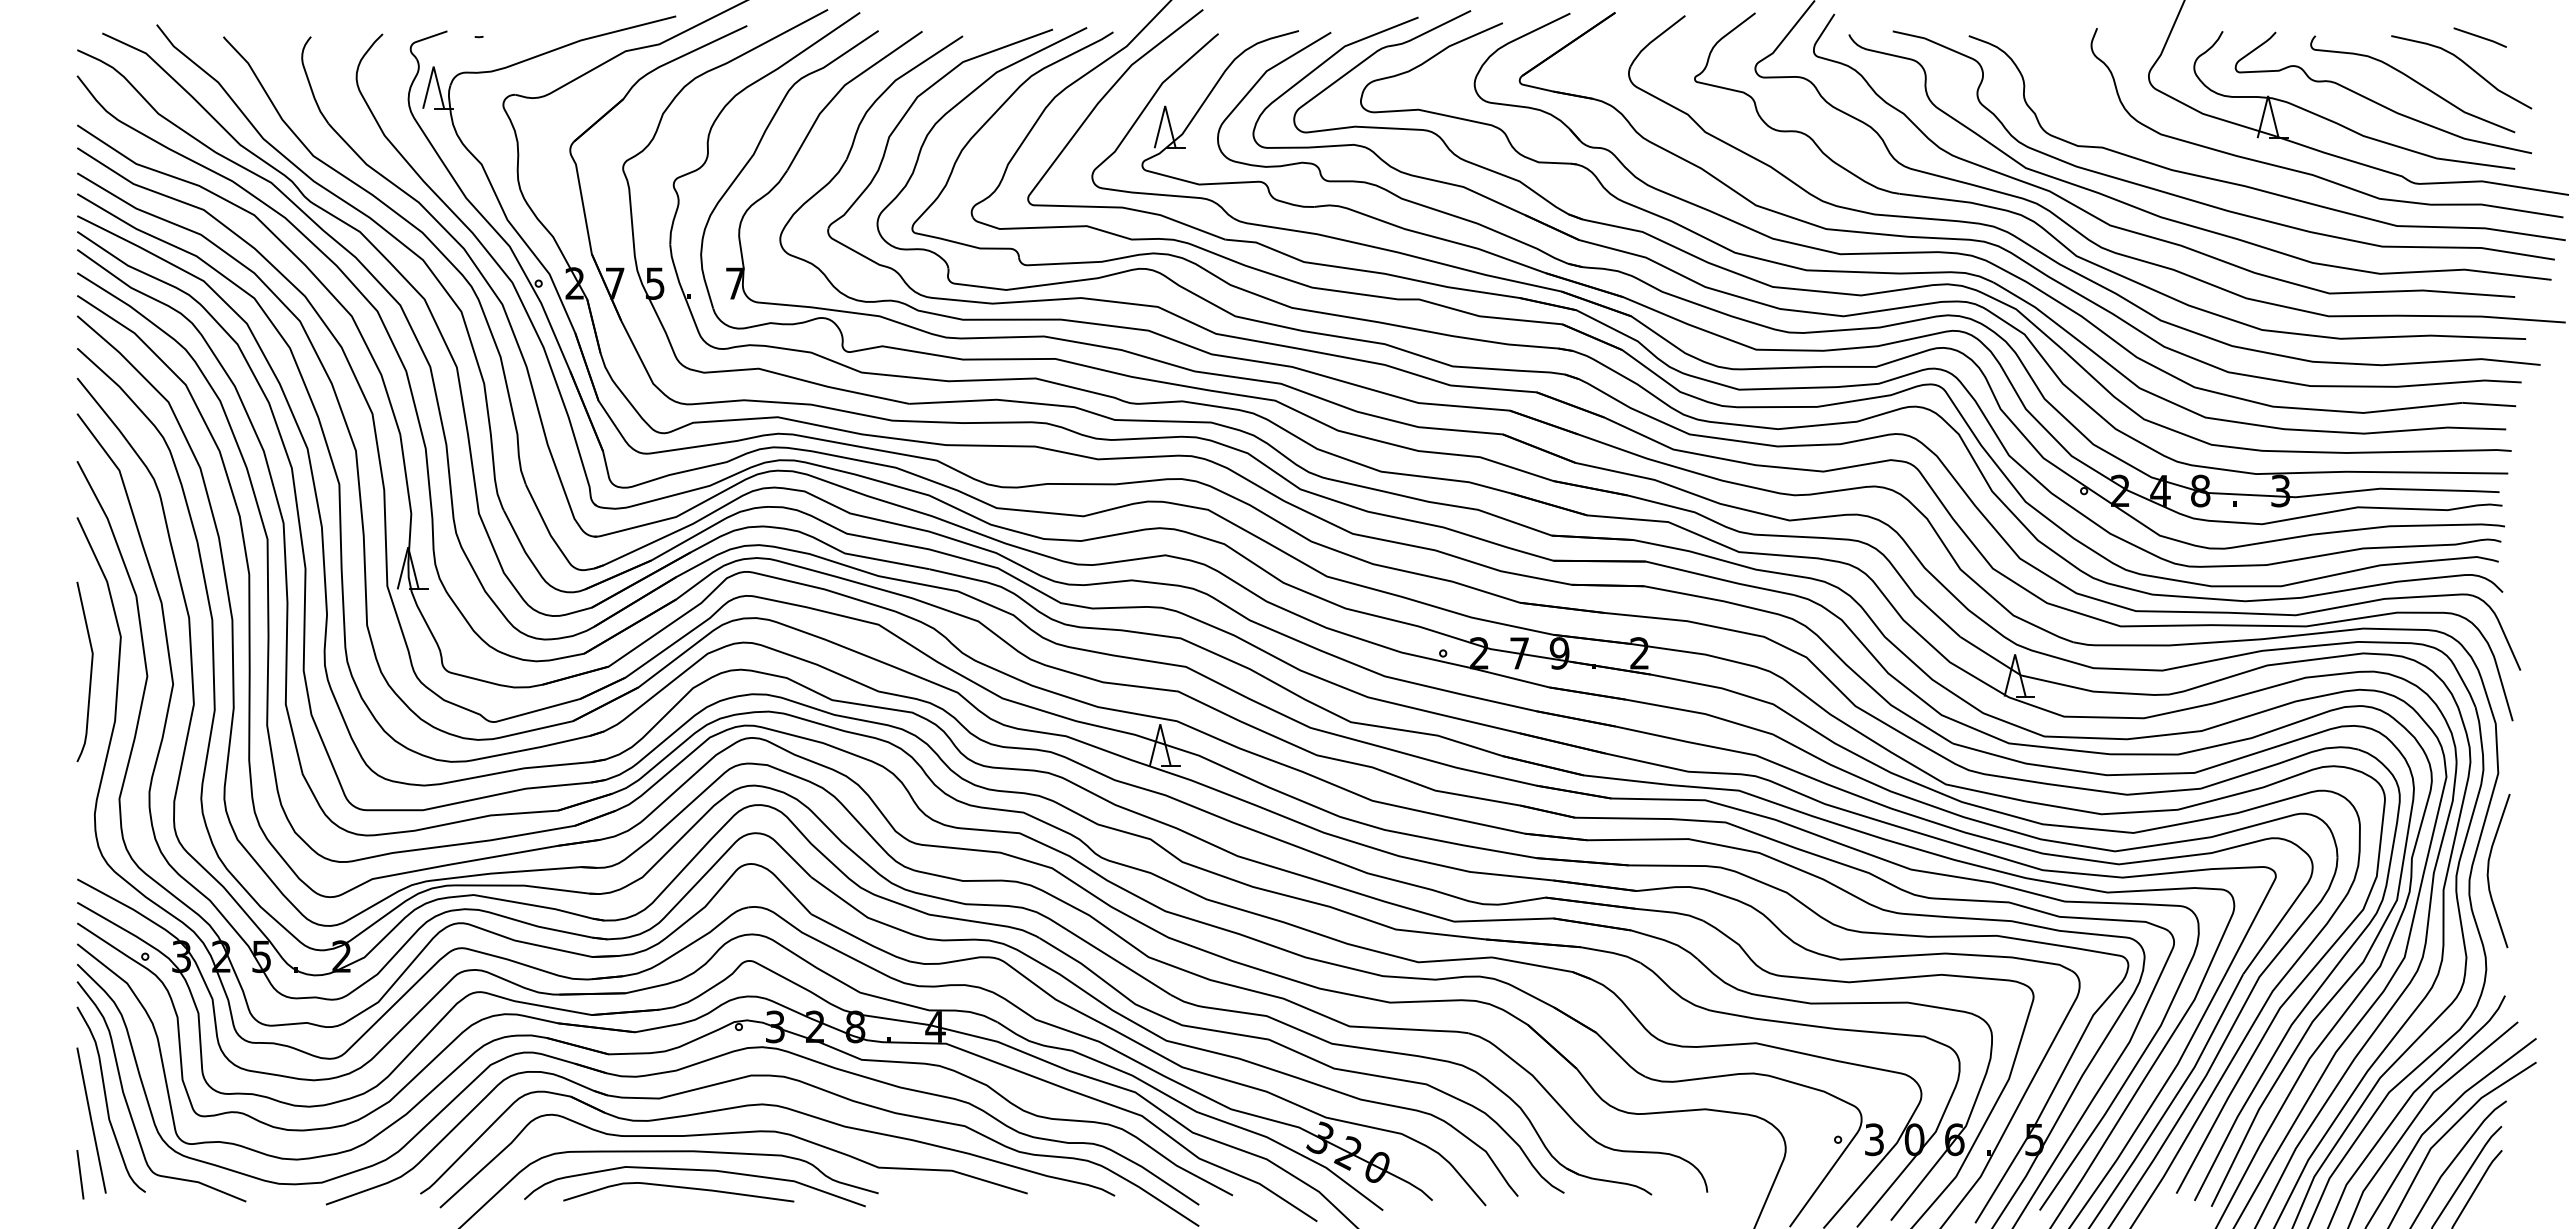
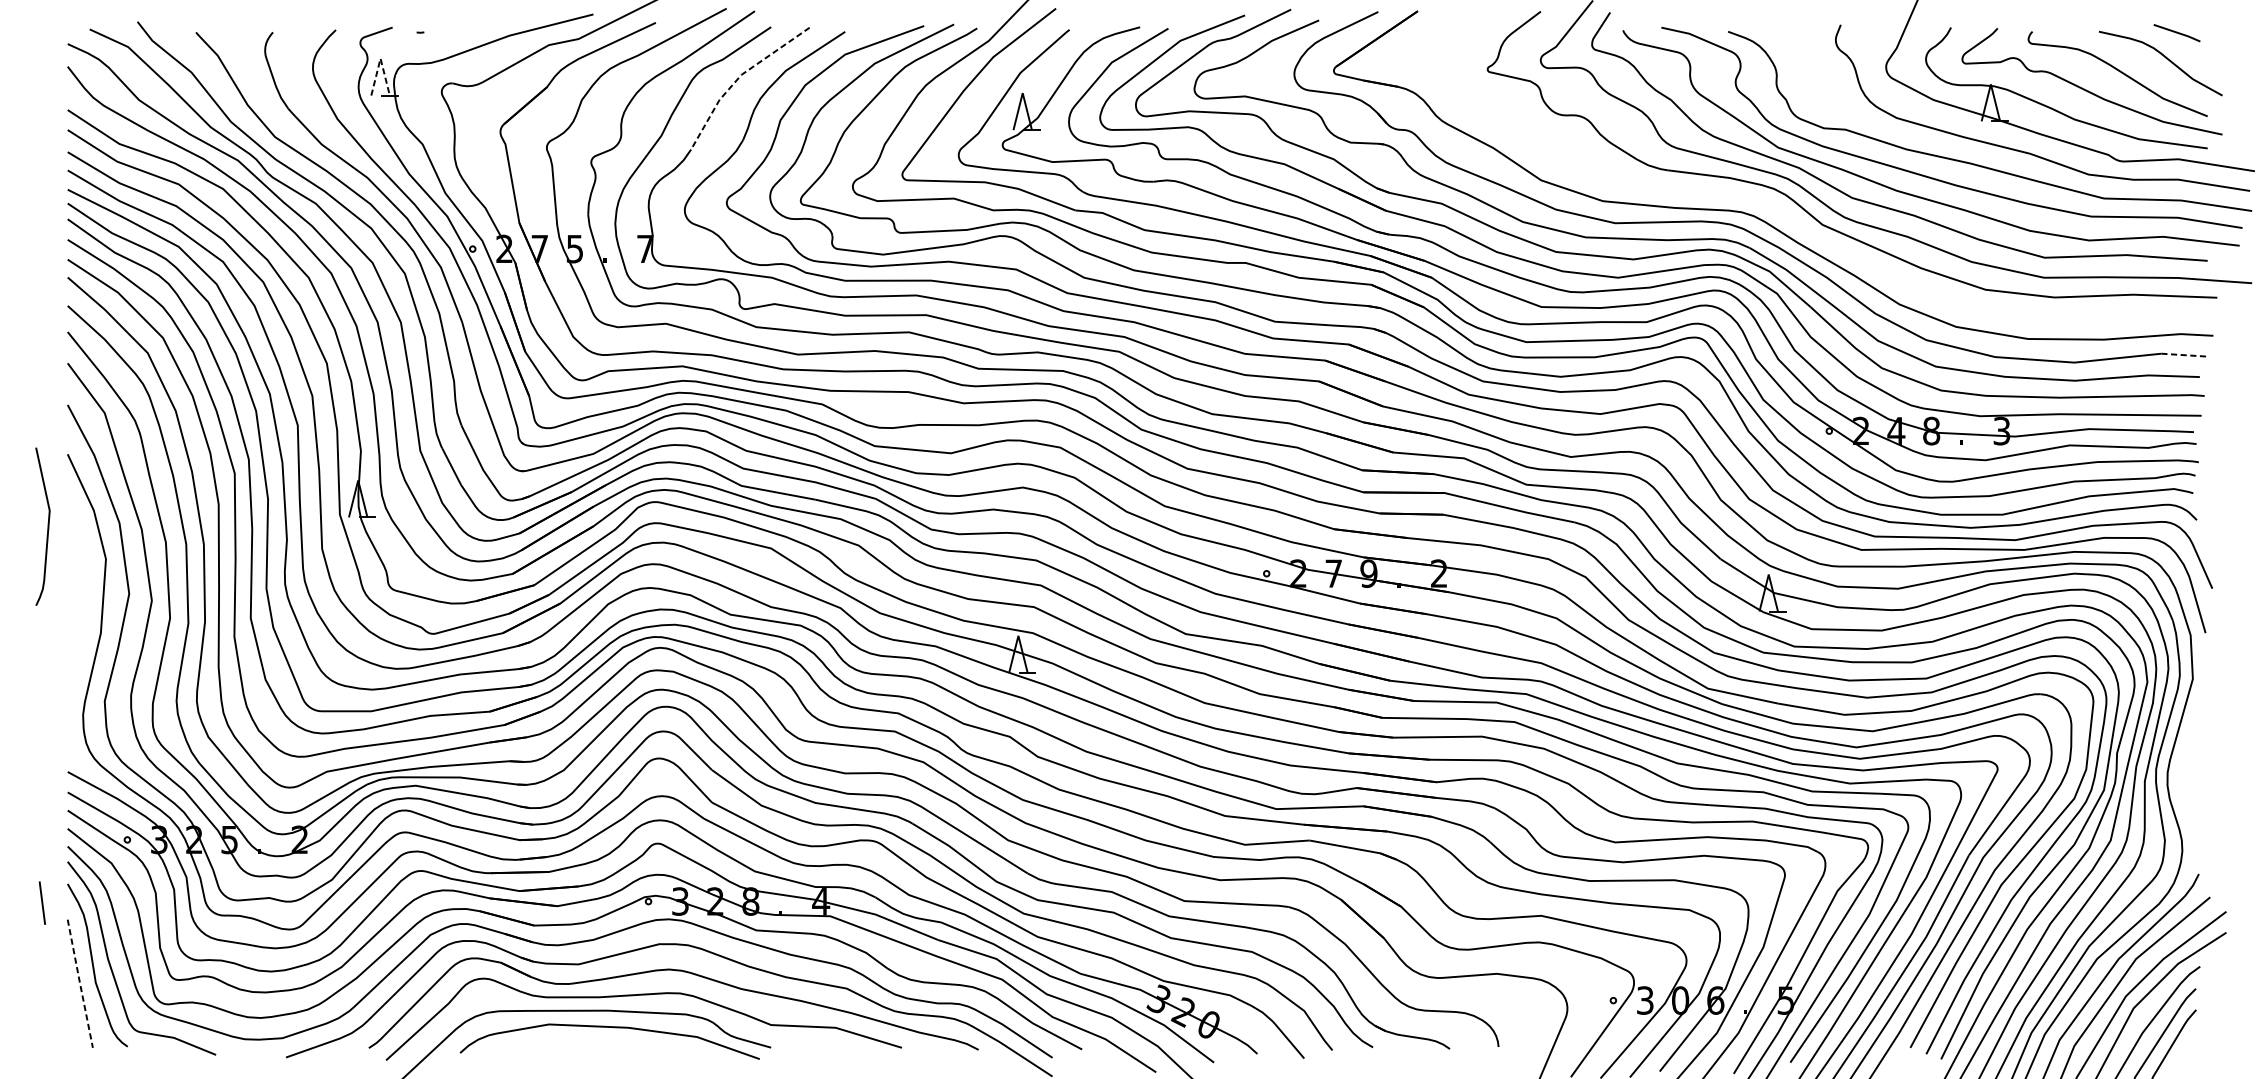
line: (433, 66) -> (380, 58), solid -> dashed
line: (841, 88) -> (738, 77), solid -> dashed
part: (2046, 254) -> (1796, 223), removed
line: (2489, 404) -> (2185, 355), solid -> dashed
curve: (90, 671) -> (47, 526), moved
curve: (2489, 867) -> (2185, 761), removed
line: (91, 1120) -> (80, 983), solid -> dashed
line: (80, 1174) -> (42, 902), moved
curve: (680, 1188) -> (597, 1043), removed

